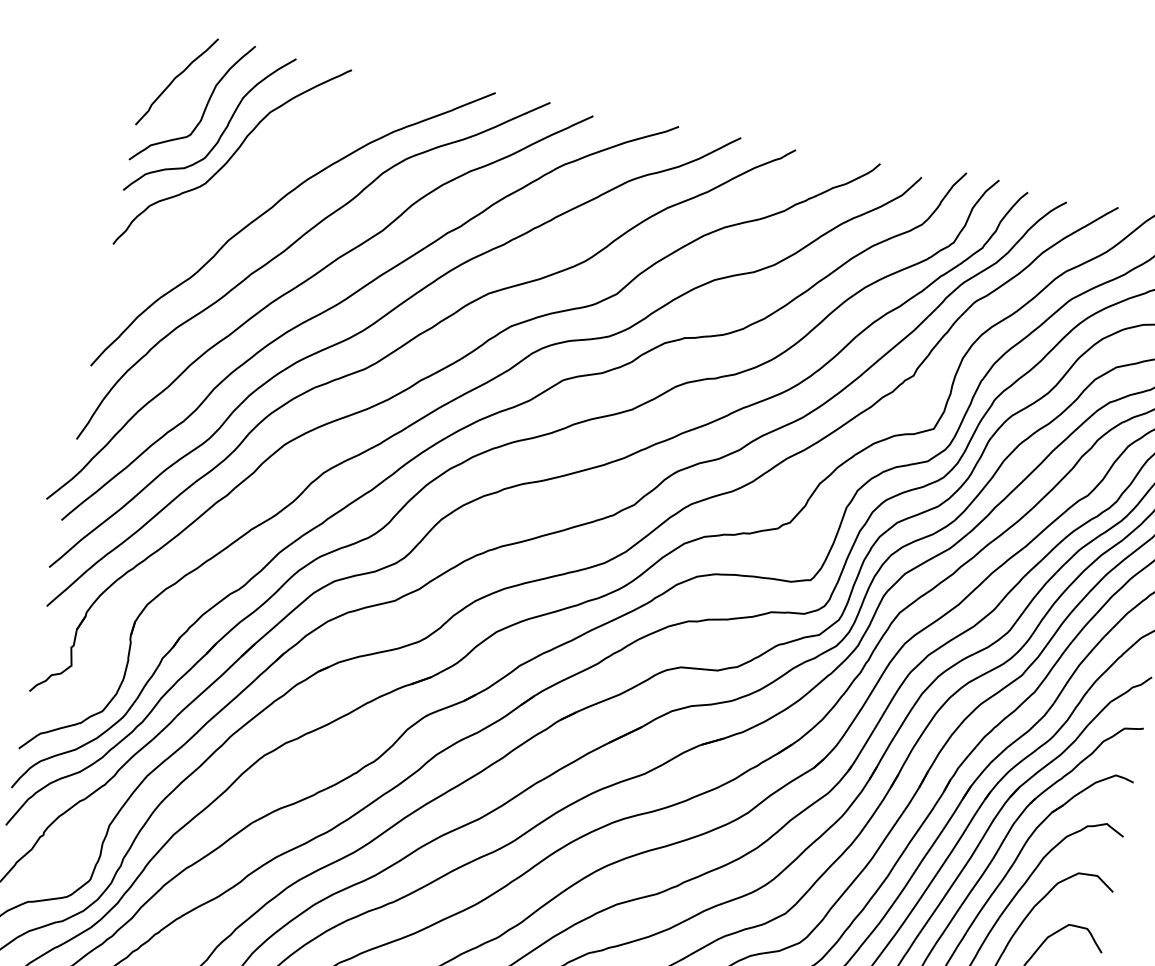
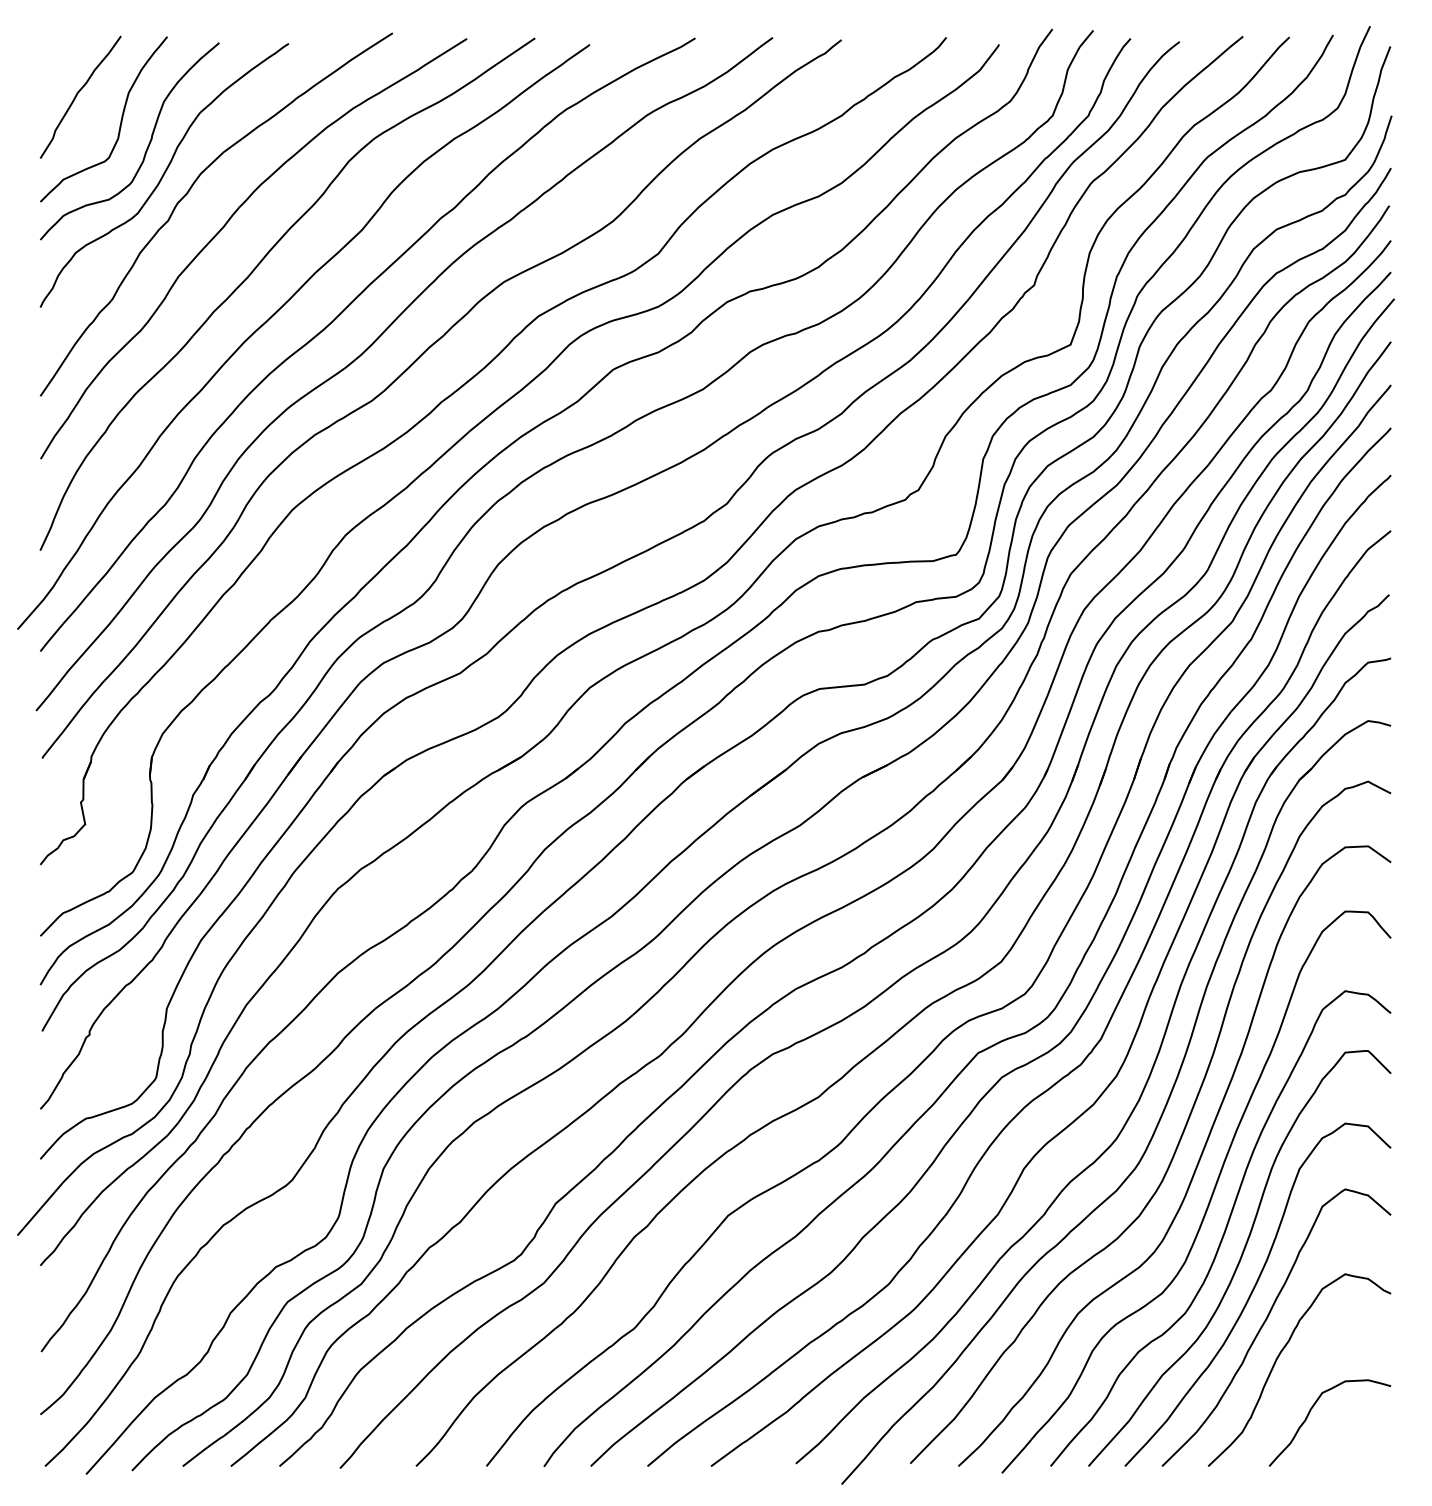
curve: (249, 175) -> (188, 193), added

